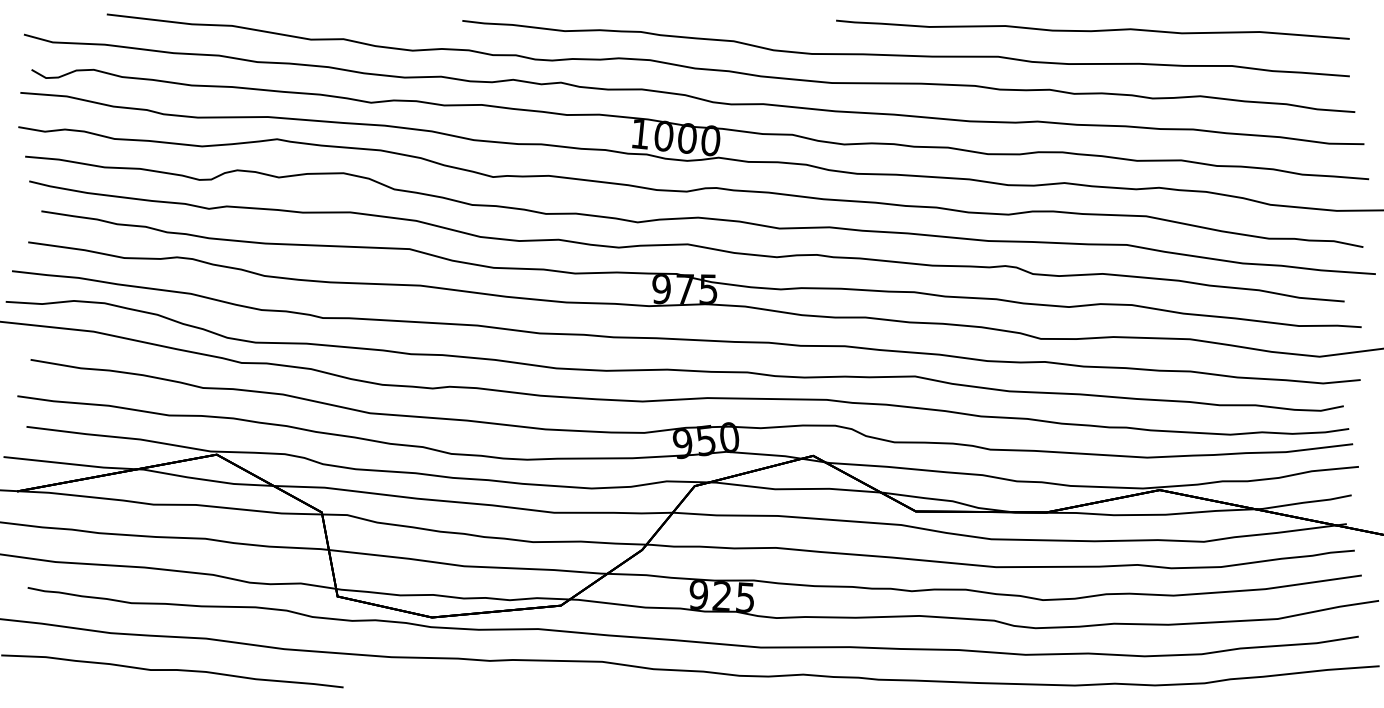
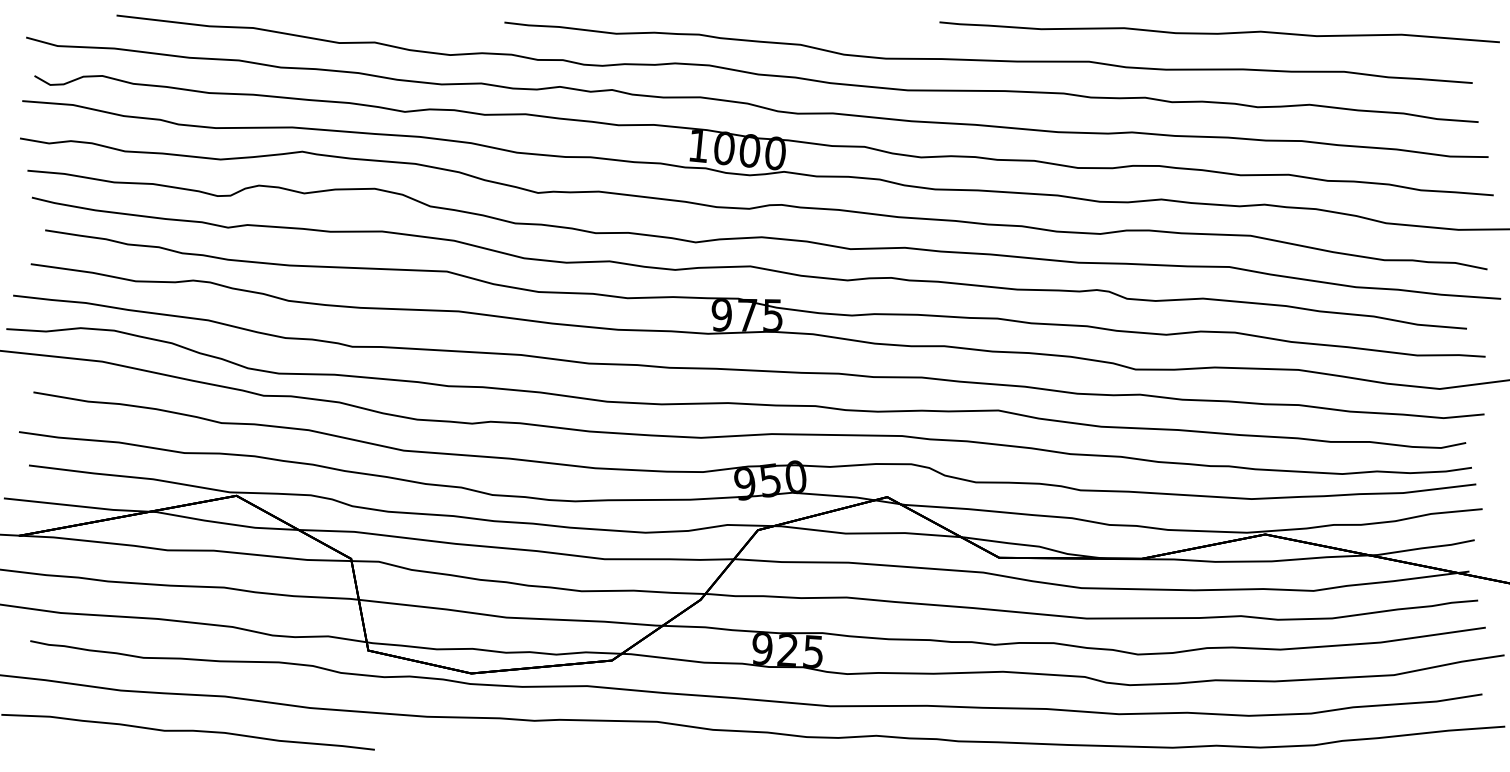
curve: (1092, 30) -> (1219, 33), moved

